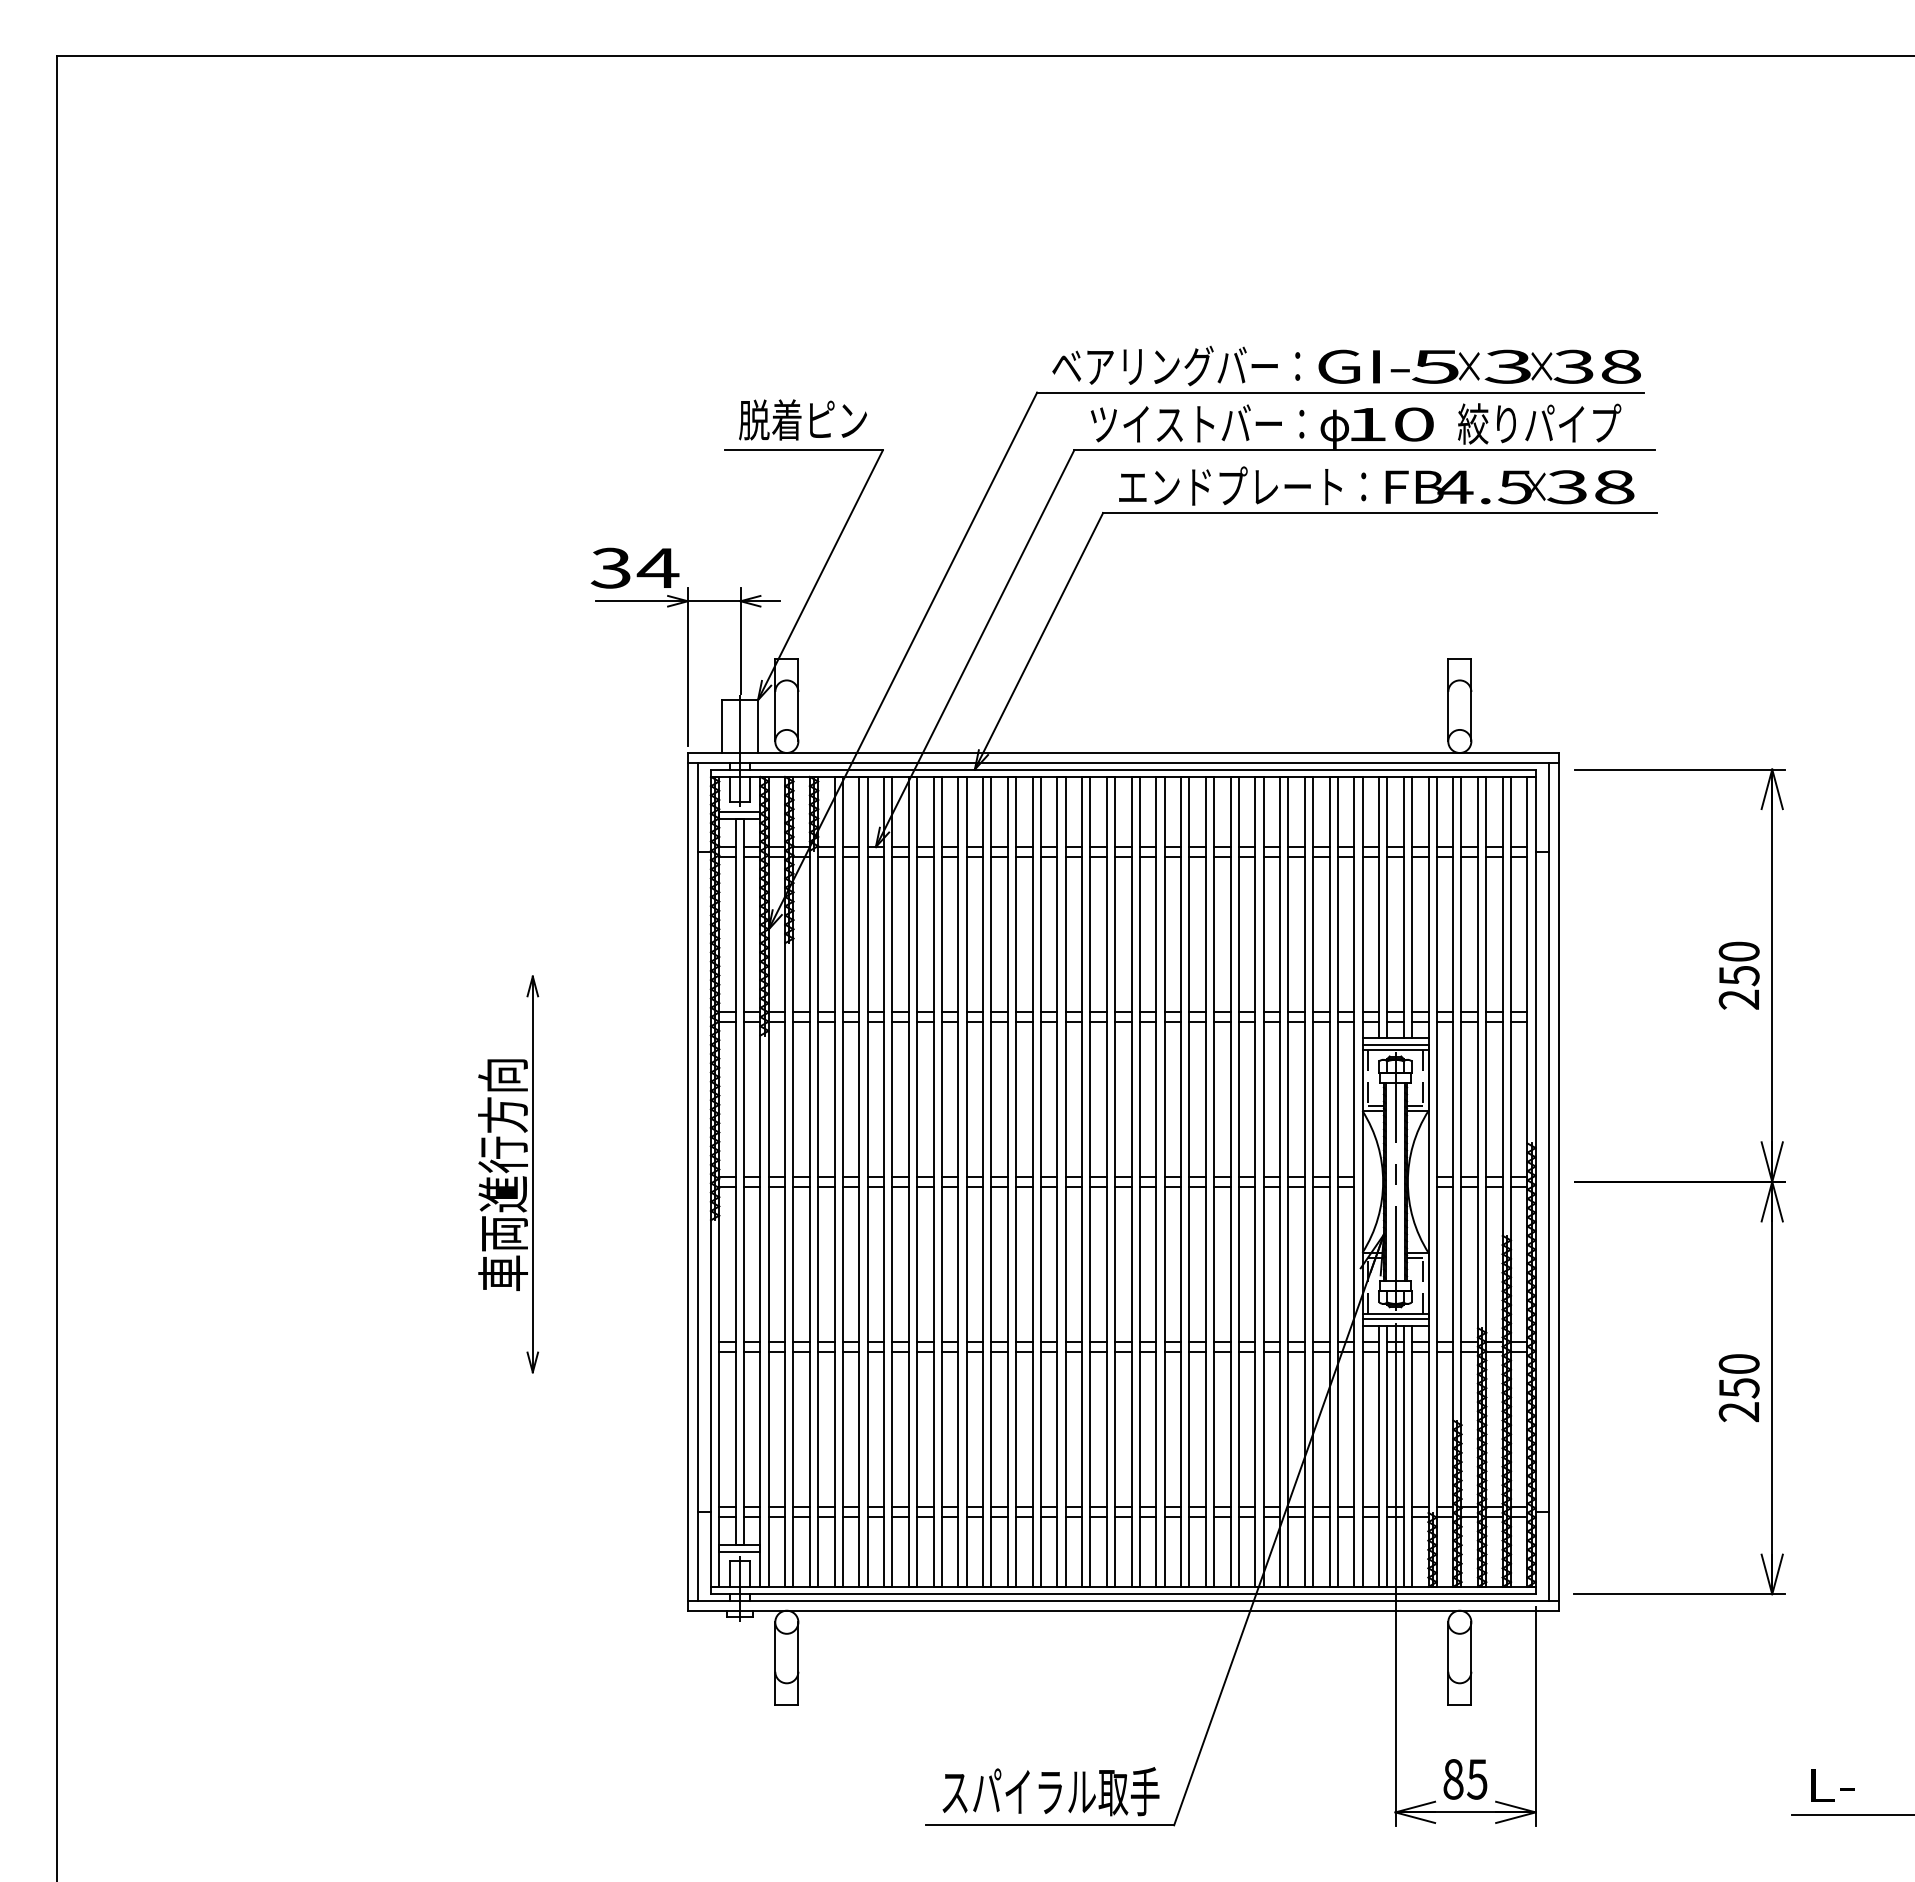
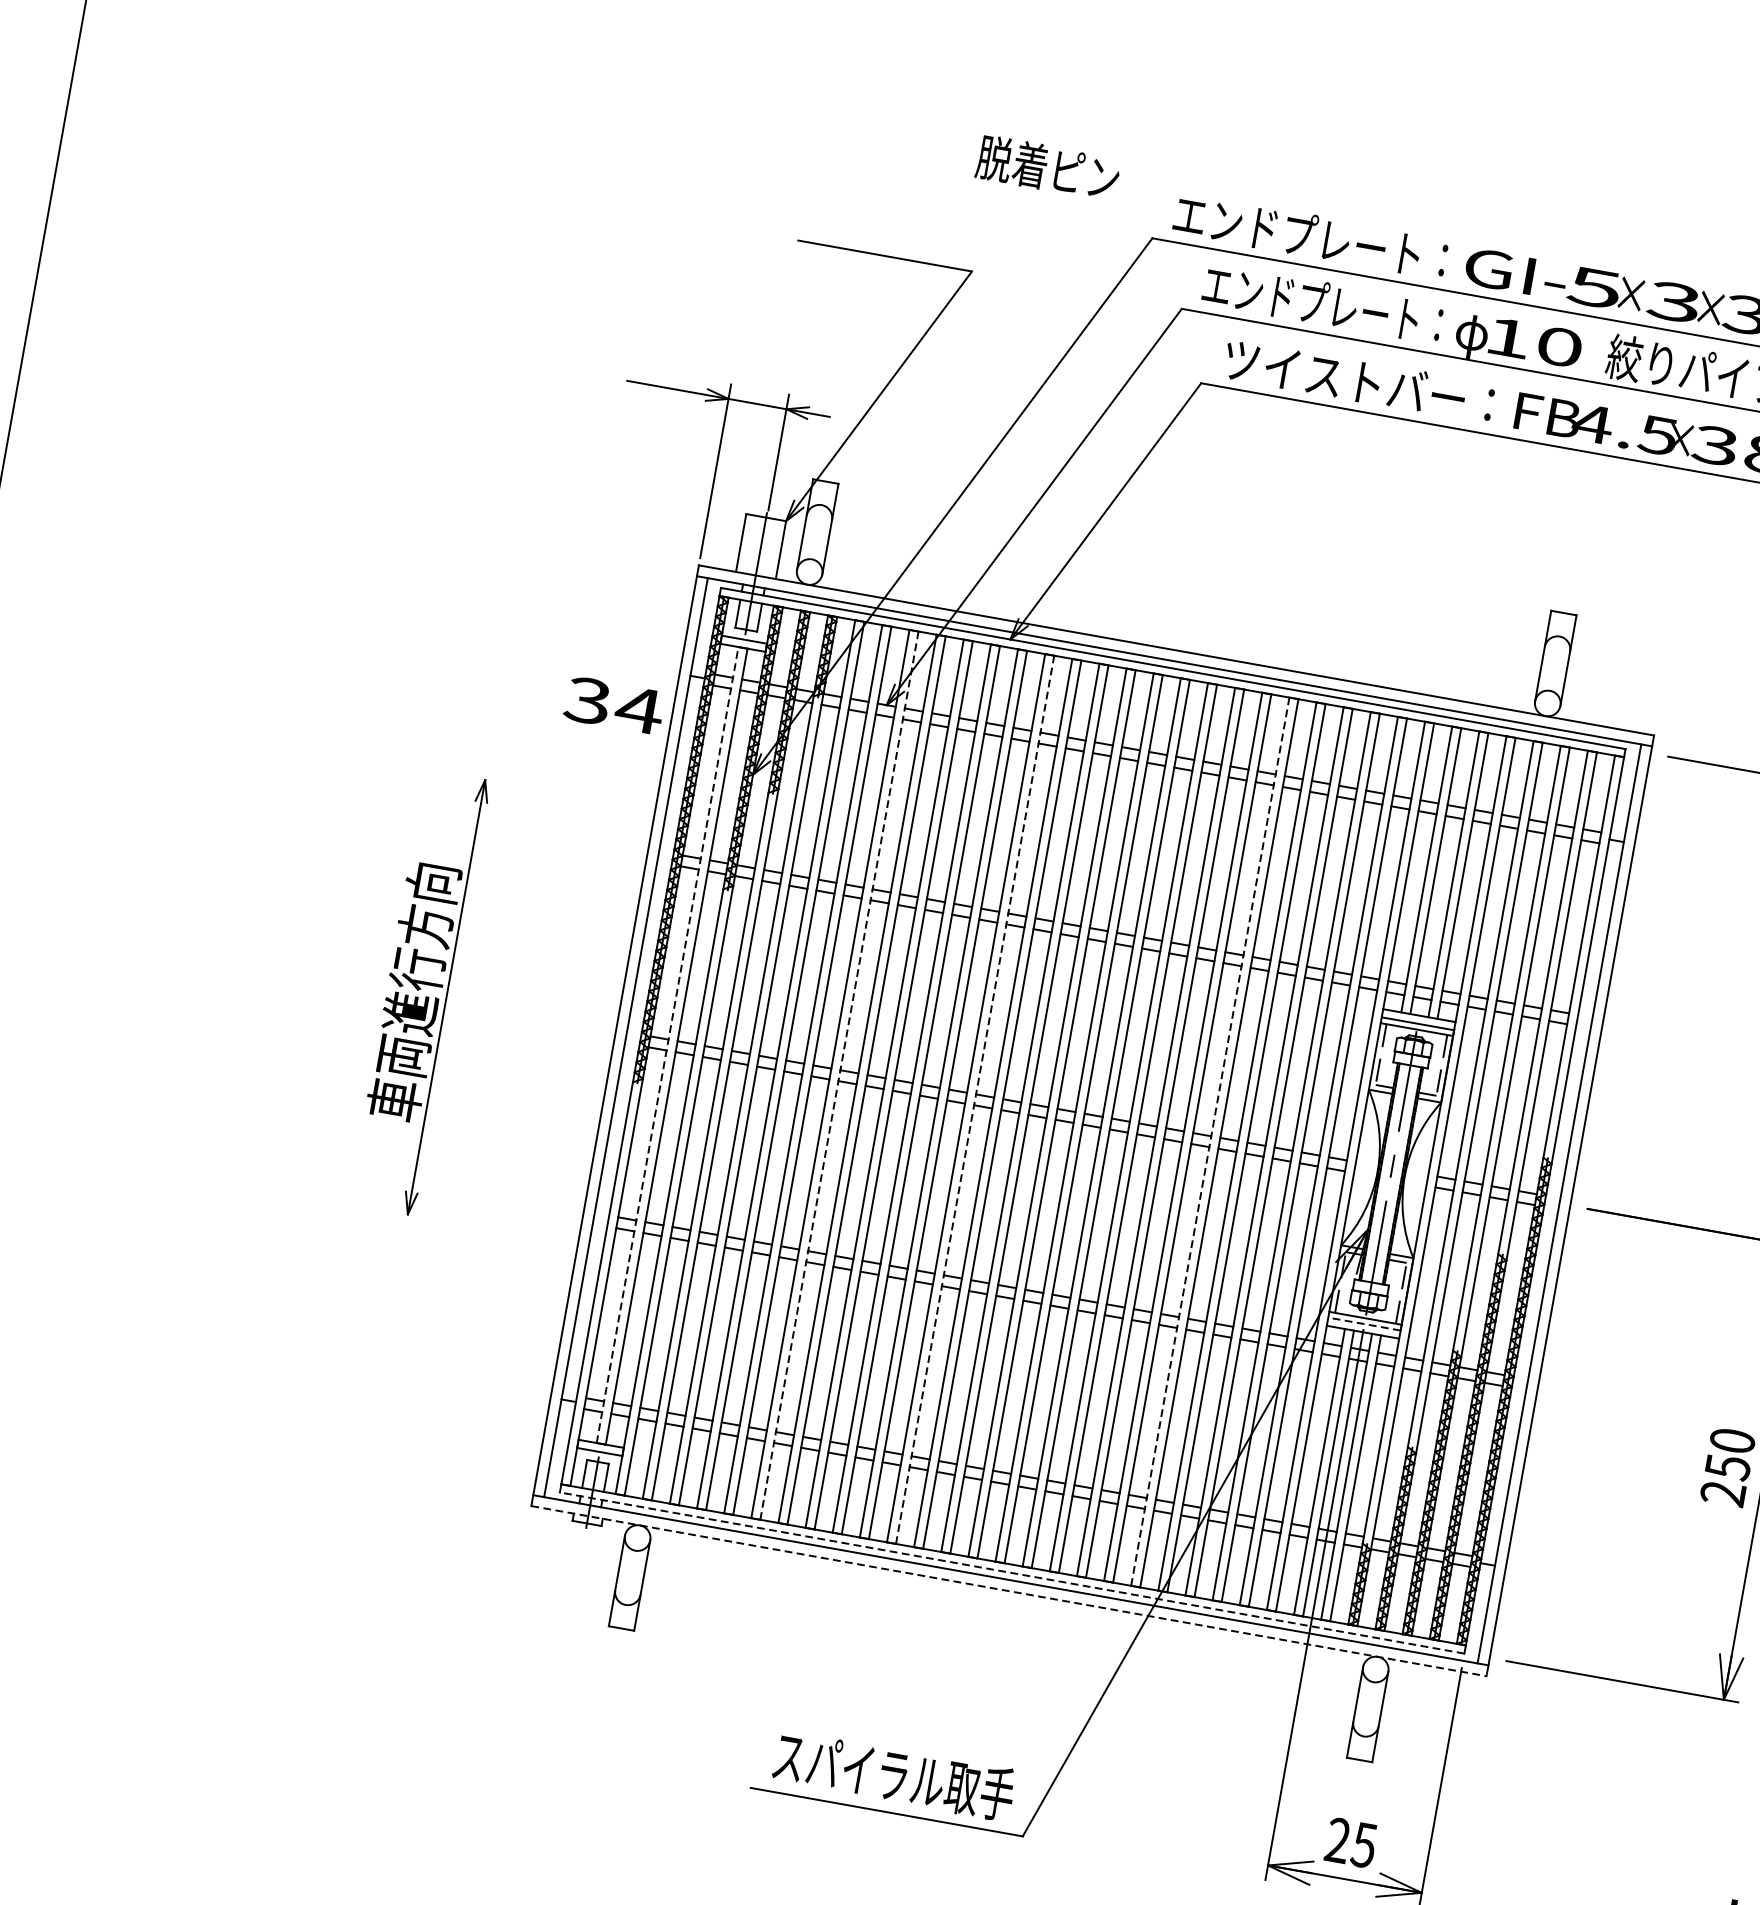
text: (1164, 365) -> (1297, 233), ベアリングバー： -> エンドプレート：
text: (802, 419) -> (1047, 167), moved
text: (1197, 422) -> (1322, 302), ツイストバー： -> エンドプレート：
text: (1242, 485) -> (1359, 380), エンドプレート： -> ツイストバー：
text: (634, 567) -> (613, 704), moved
line: (735, 1181) -> (667, 1044), solid -> dashed
line: (892, 1181) -> (839, 1075), solid -> dashed
line: (1016, 1181) -> (975, 1099), solid -> dashed
line: (1230, 1181) -> (1210, 1141), solid -> dashed
line: (1395, 1318) -> (1364, 1323), solid -> dashed
line: (1122, 1594) -> (1011, 1573), solid -> dashed
line: (1123, 1610) -> (1009, 1590), solid -> dashed
text: (1453, 1779) -> (1338, 1840), 85 -> 25

